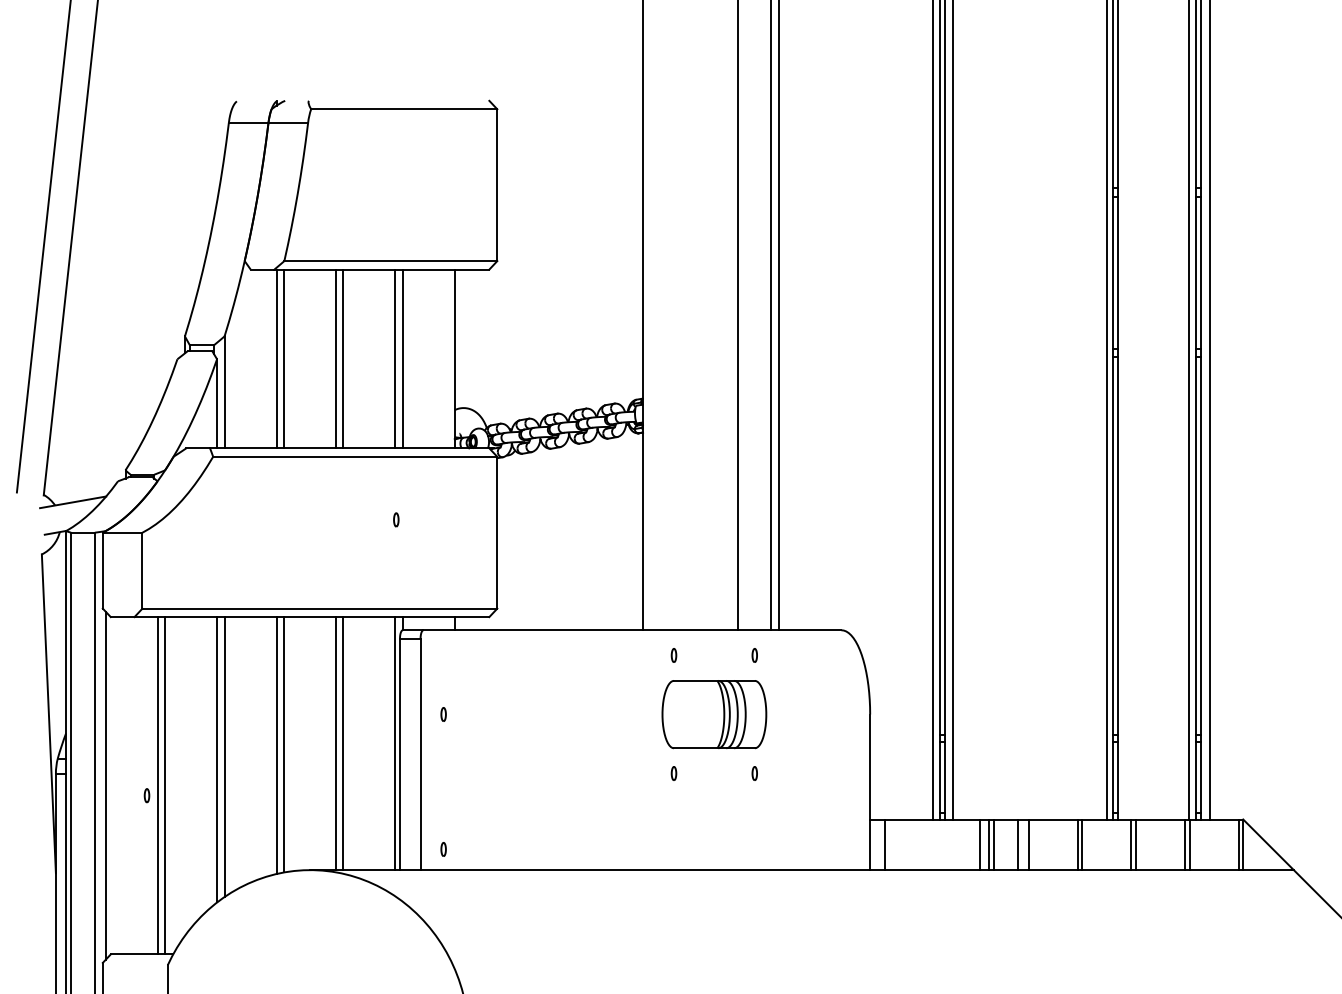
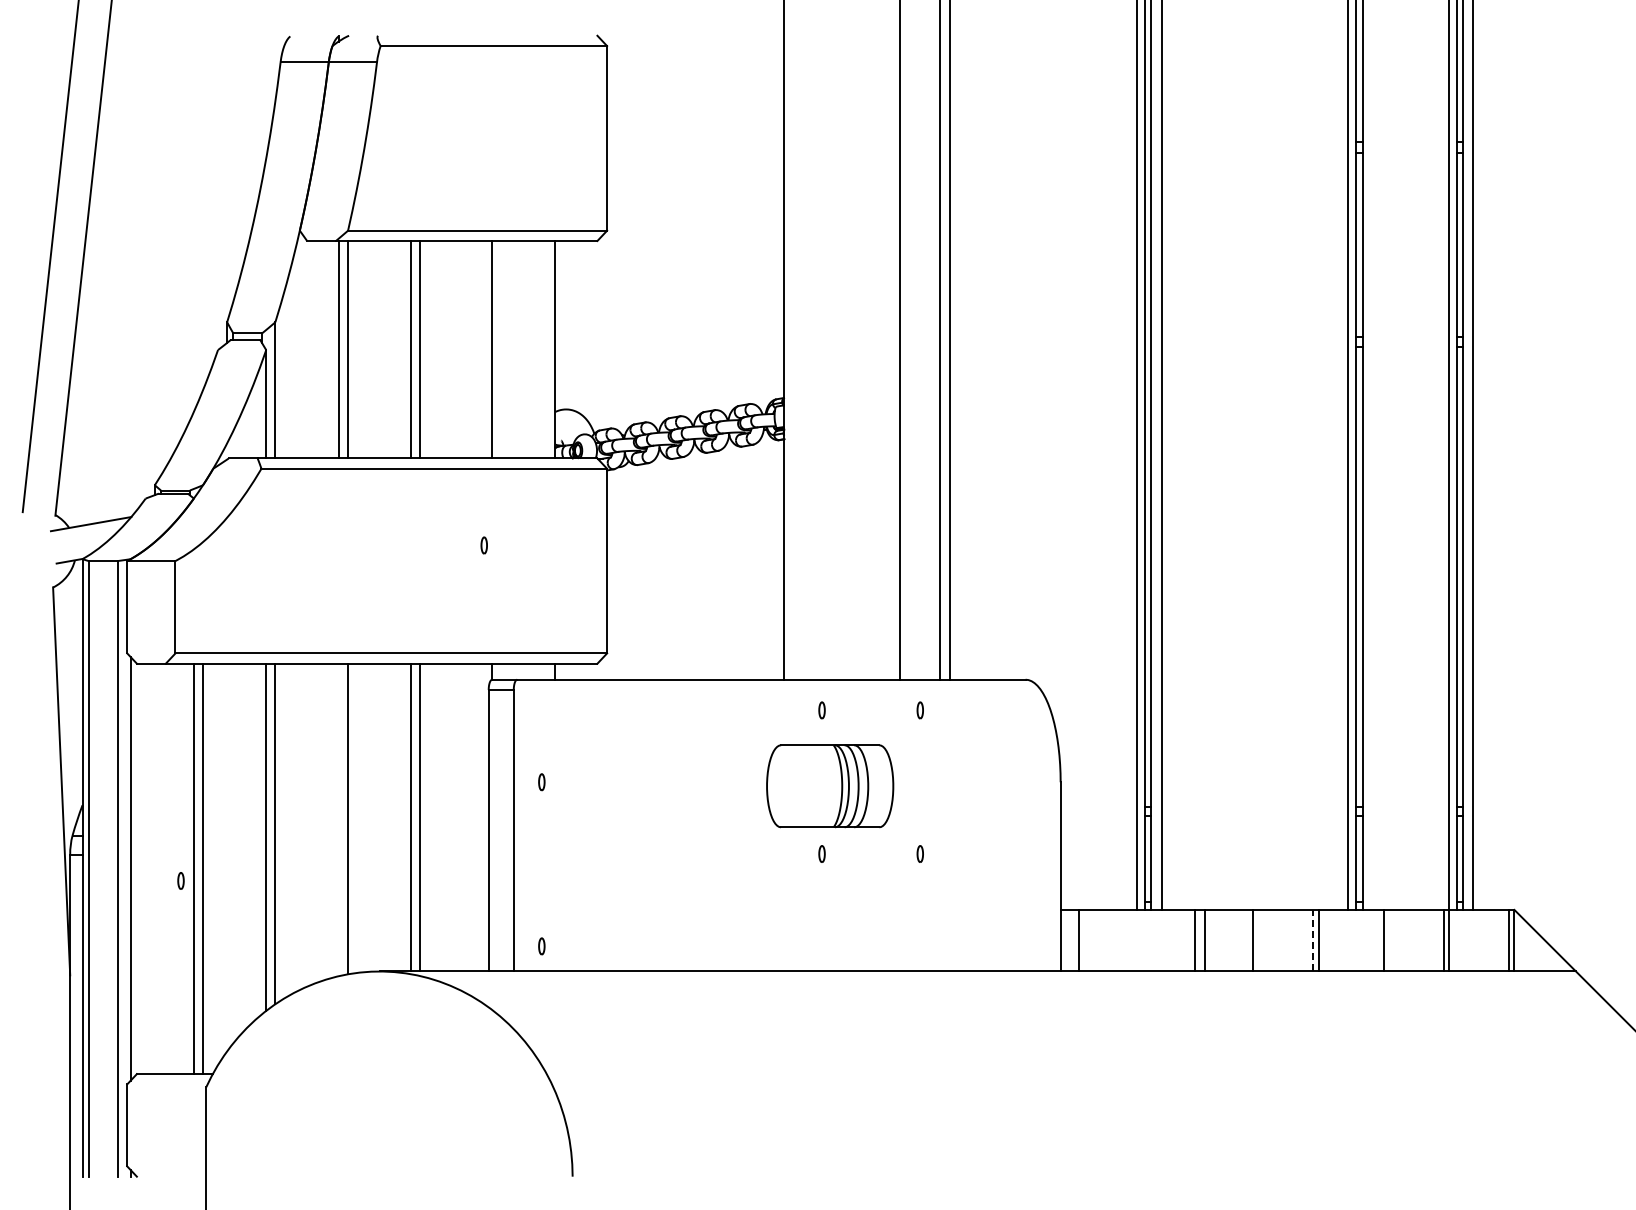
line: (395, 358) -> (483, 349), removed
part: (714, 714) -> (830, 786), moved
line: (395, 743) -> (483, 817), removed
line: (276, 745) -> (338, 819), removed
line: (994, 844) -> (1211, 940), removed
line: (1018, 844) -> (1240, 940), removed
line: (1078, 844) -> (1313, 940), solid -> dashed
line: (1131, 844) -> (1378, 940), removed

